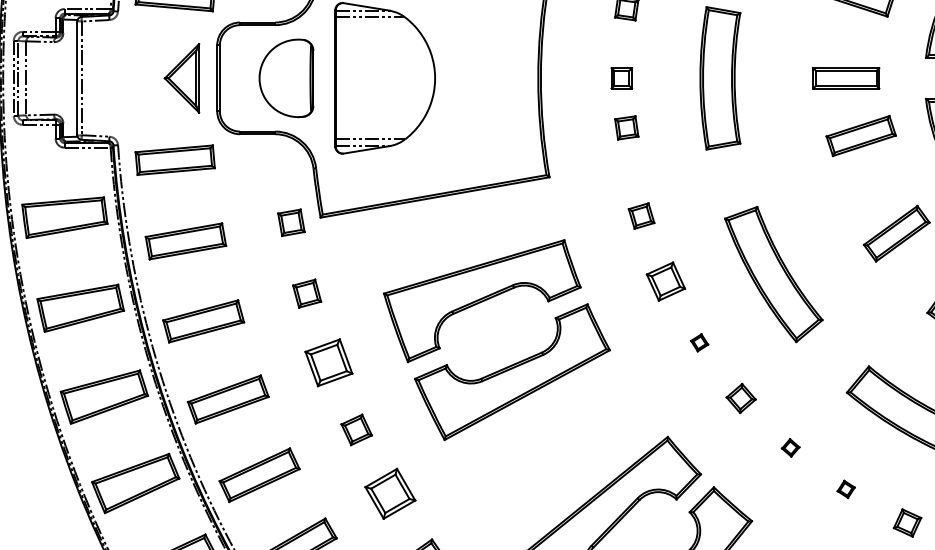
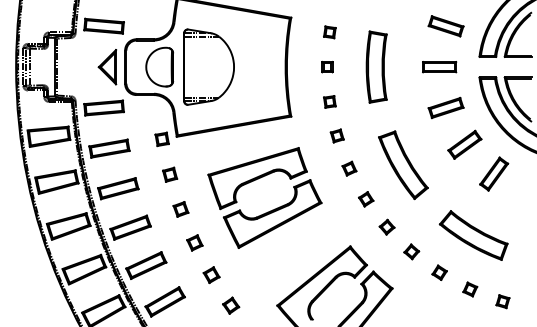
part: (626, 127) -> (329, 101), moved
part: (860, 135) -> (445, 107), moved
part: (666, 281) -> (349, 168), size x0.71
part: (700, 343) -> (366, 199), size x1.67
part: (328, 363) -> (180, 209), size x0.62
part: (790, 447) -> (411, 251), size x1.67
part: (846, 489) -> (439, 272), size x1.67
part: (390, 495) -> (211, 275), size x0.62

